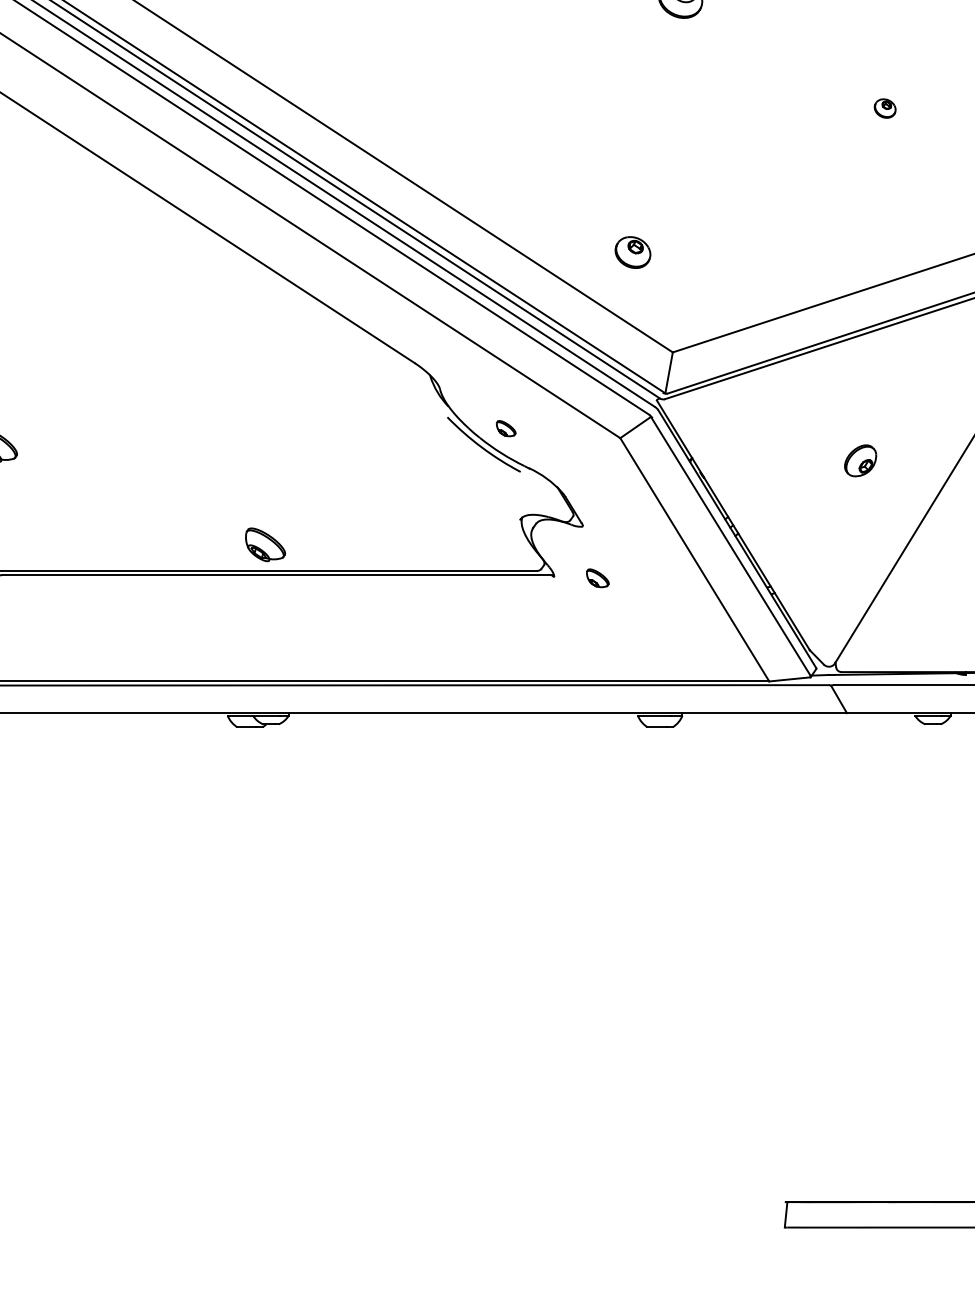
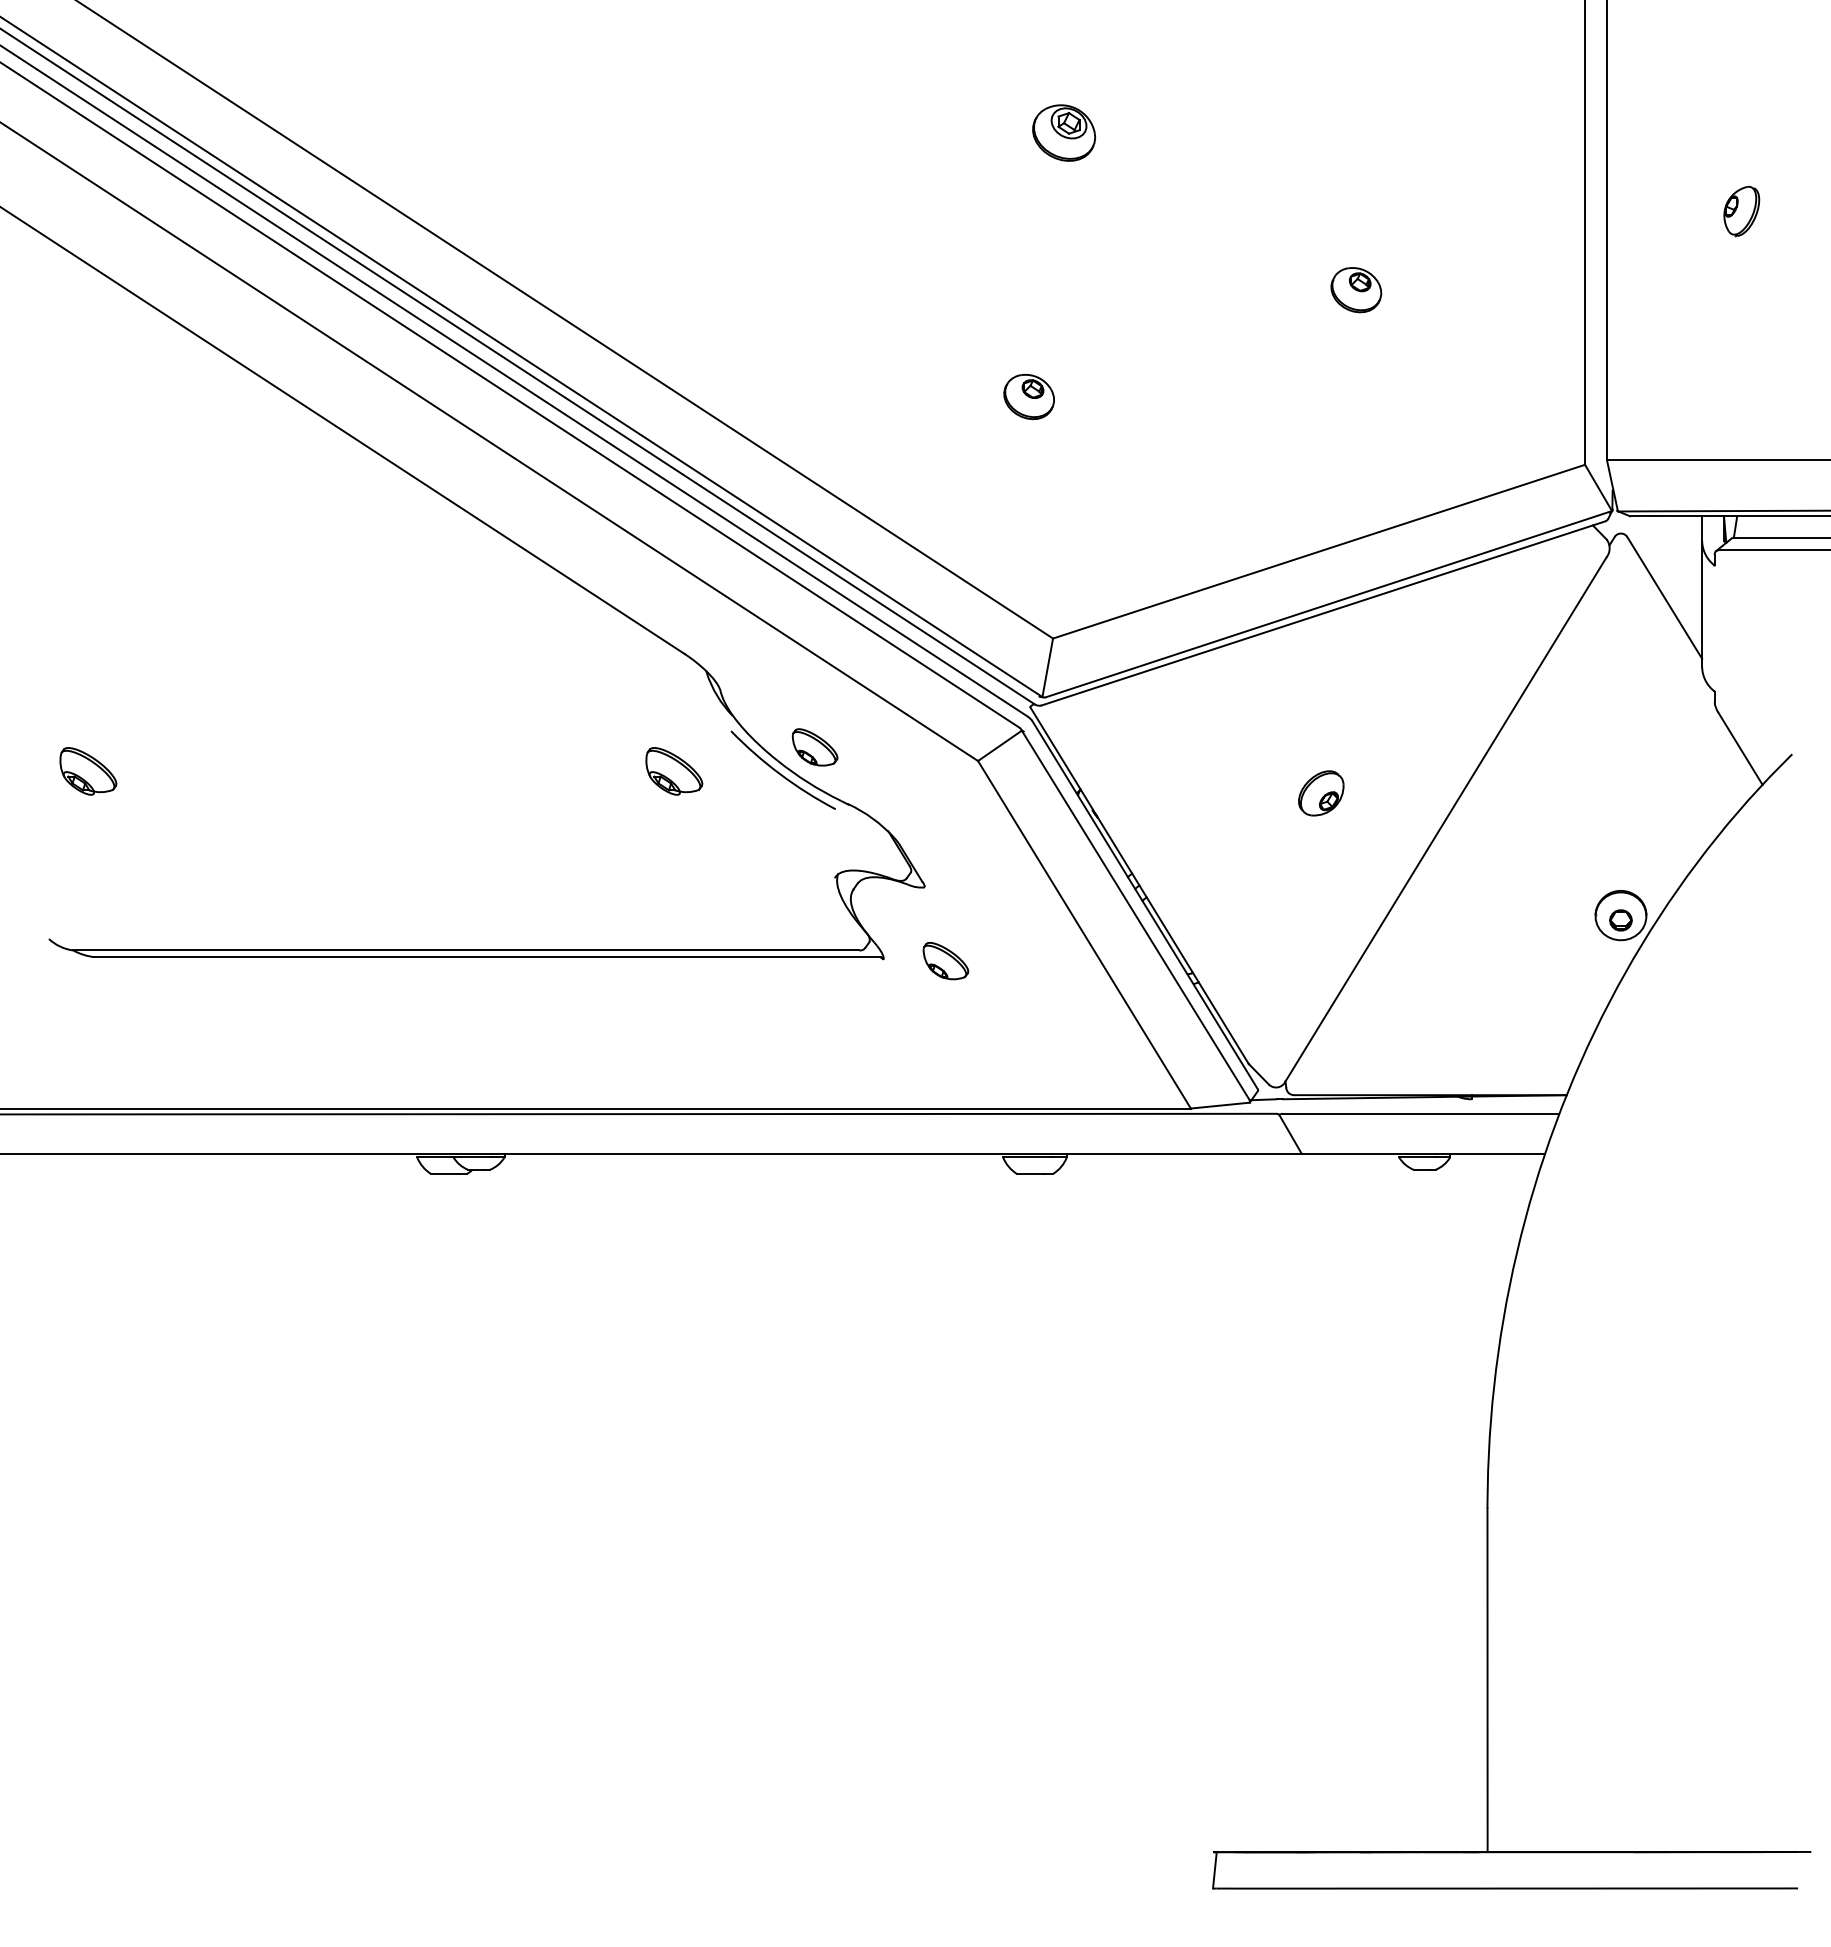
part: (885, 108) -> (1356, 290), size x1.67
part: (632, 252) -> (1028, 397), moved
part: (505, 428) -> (814, 747), size x1.67
part: (265, 544) -> (674, 771), moved
part: (597, 578) -> (945, 961), size x1.43

